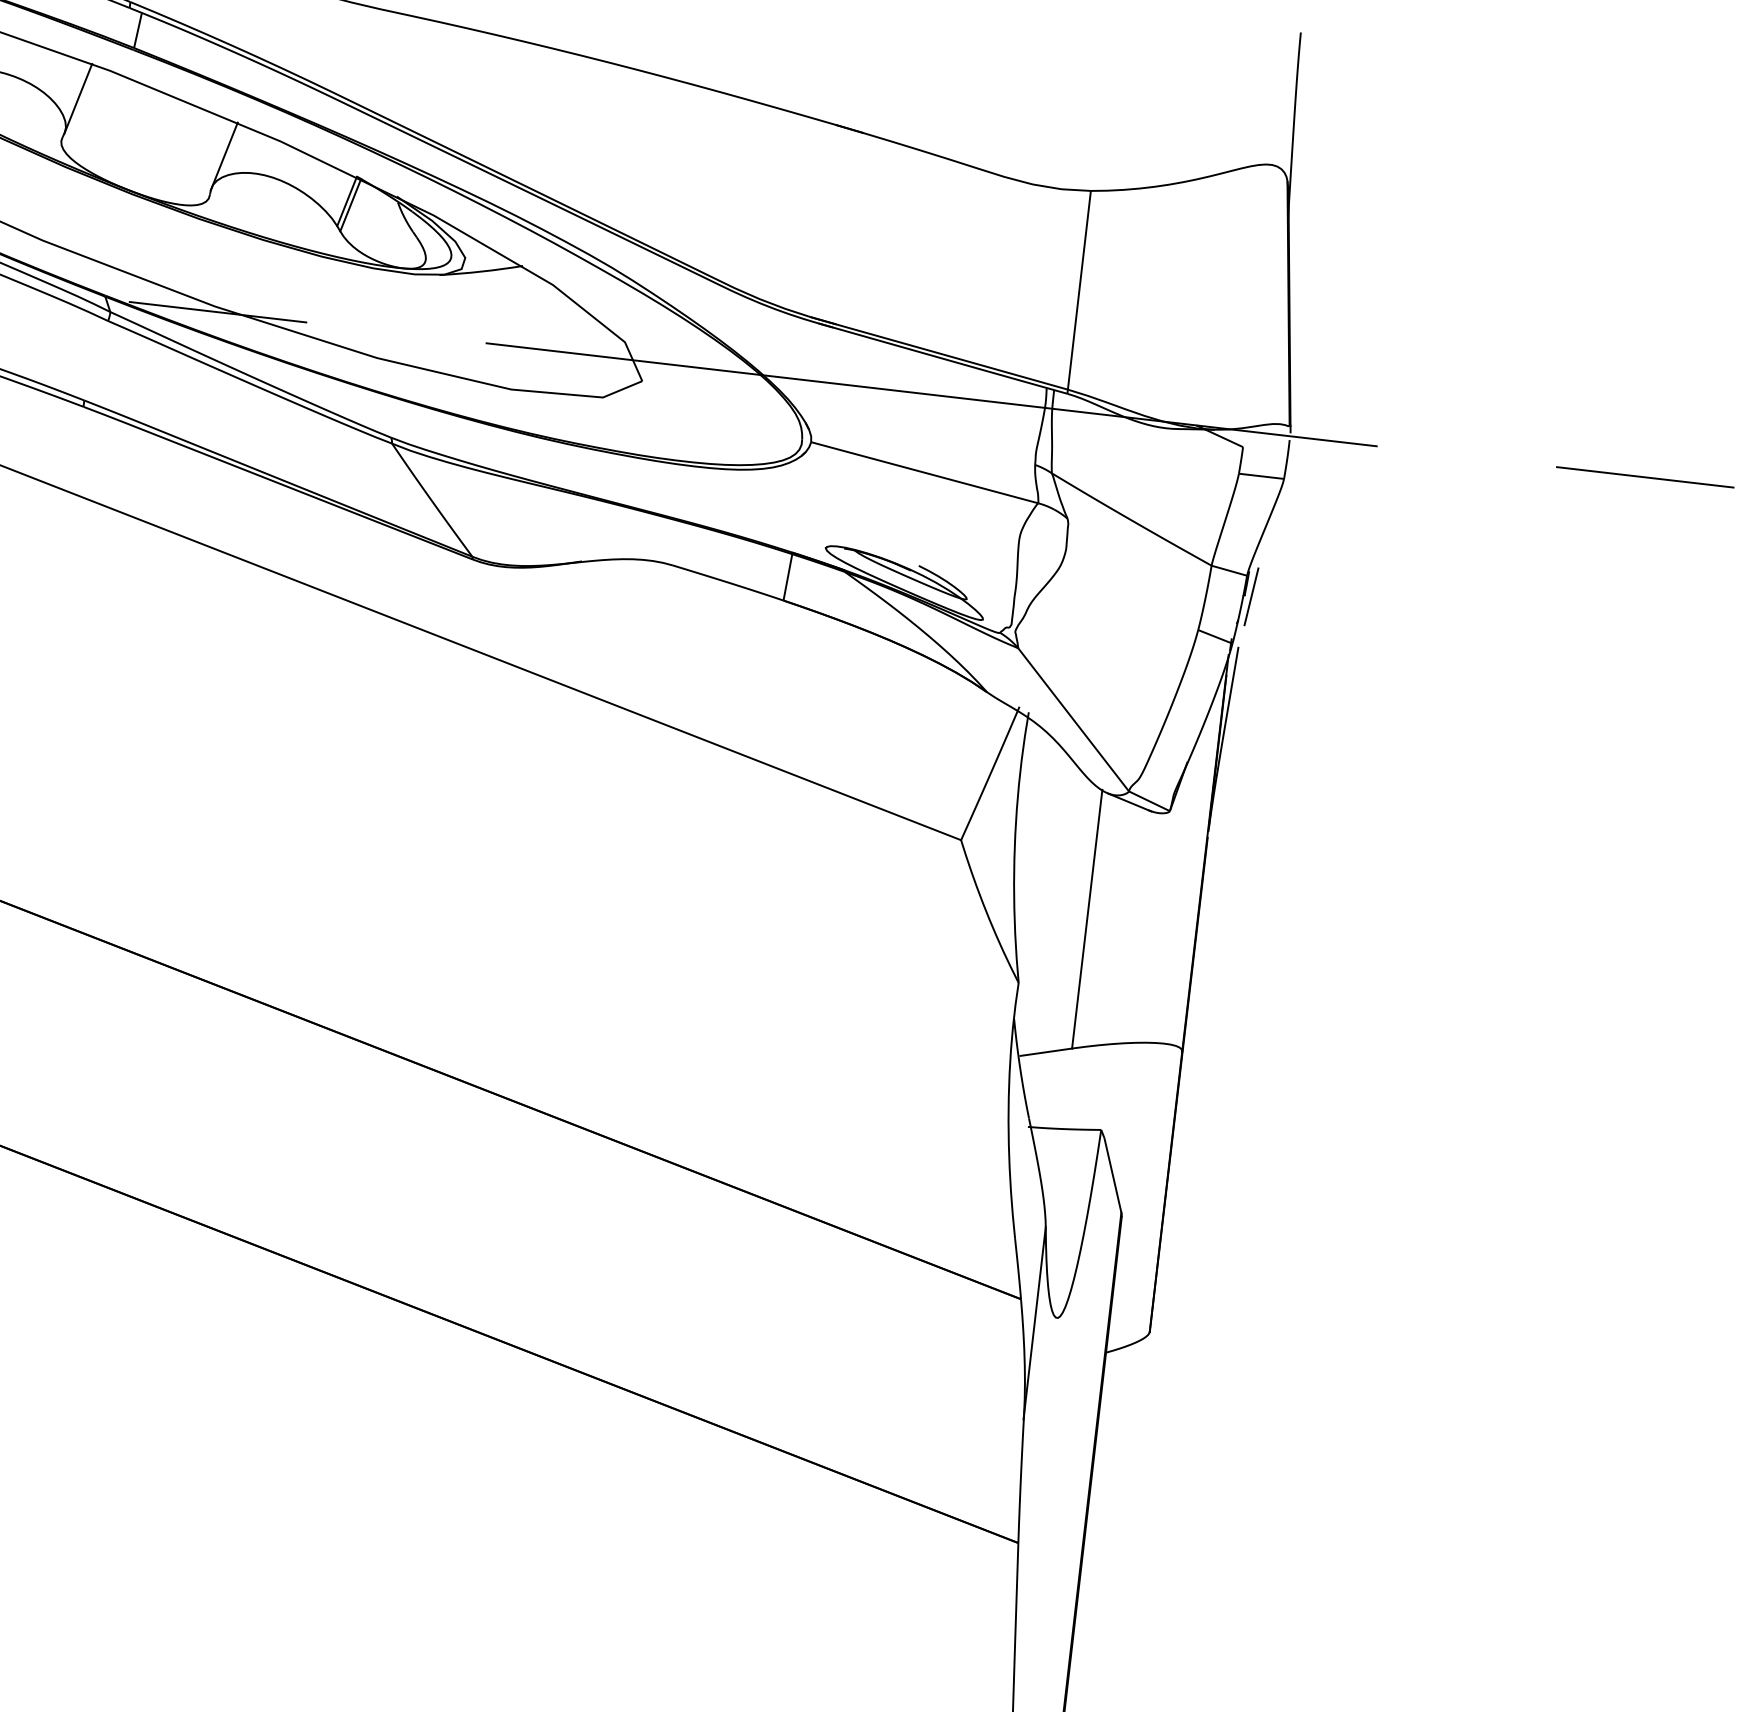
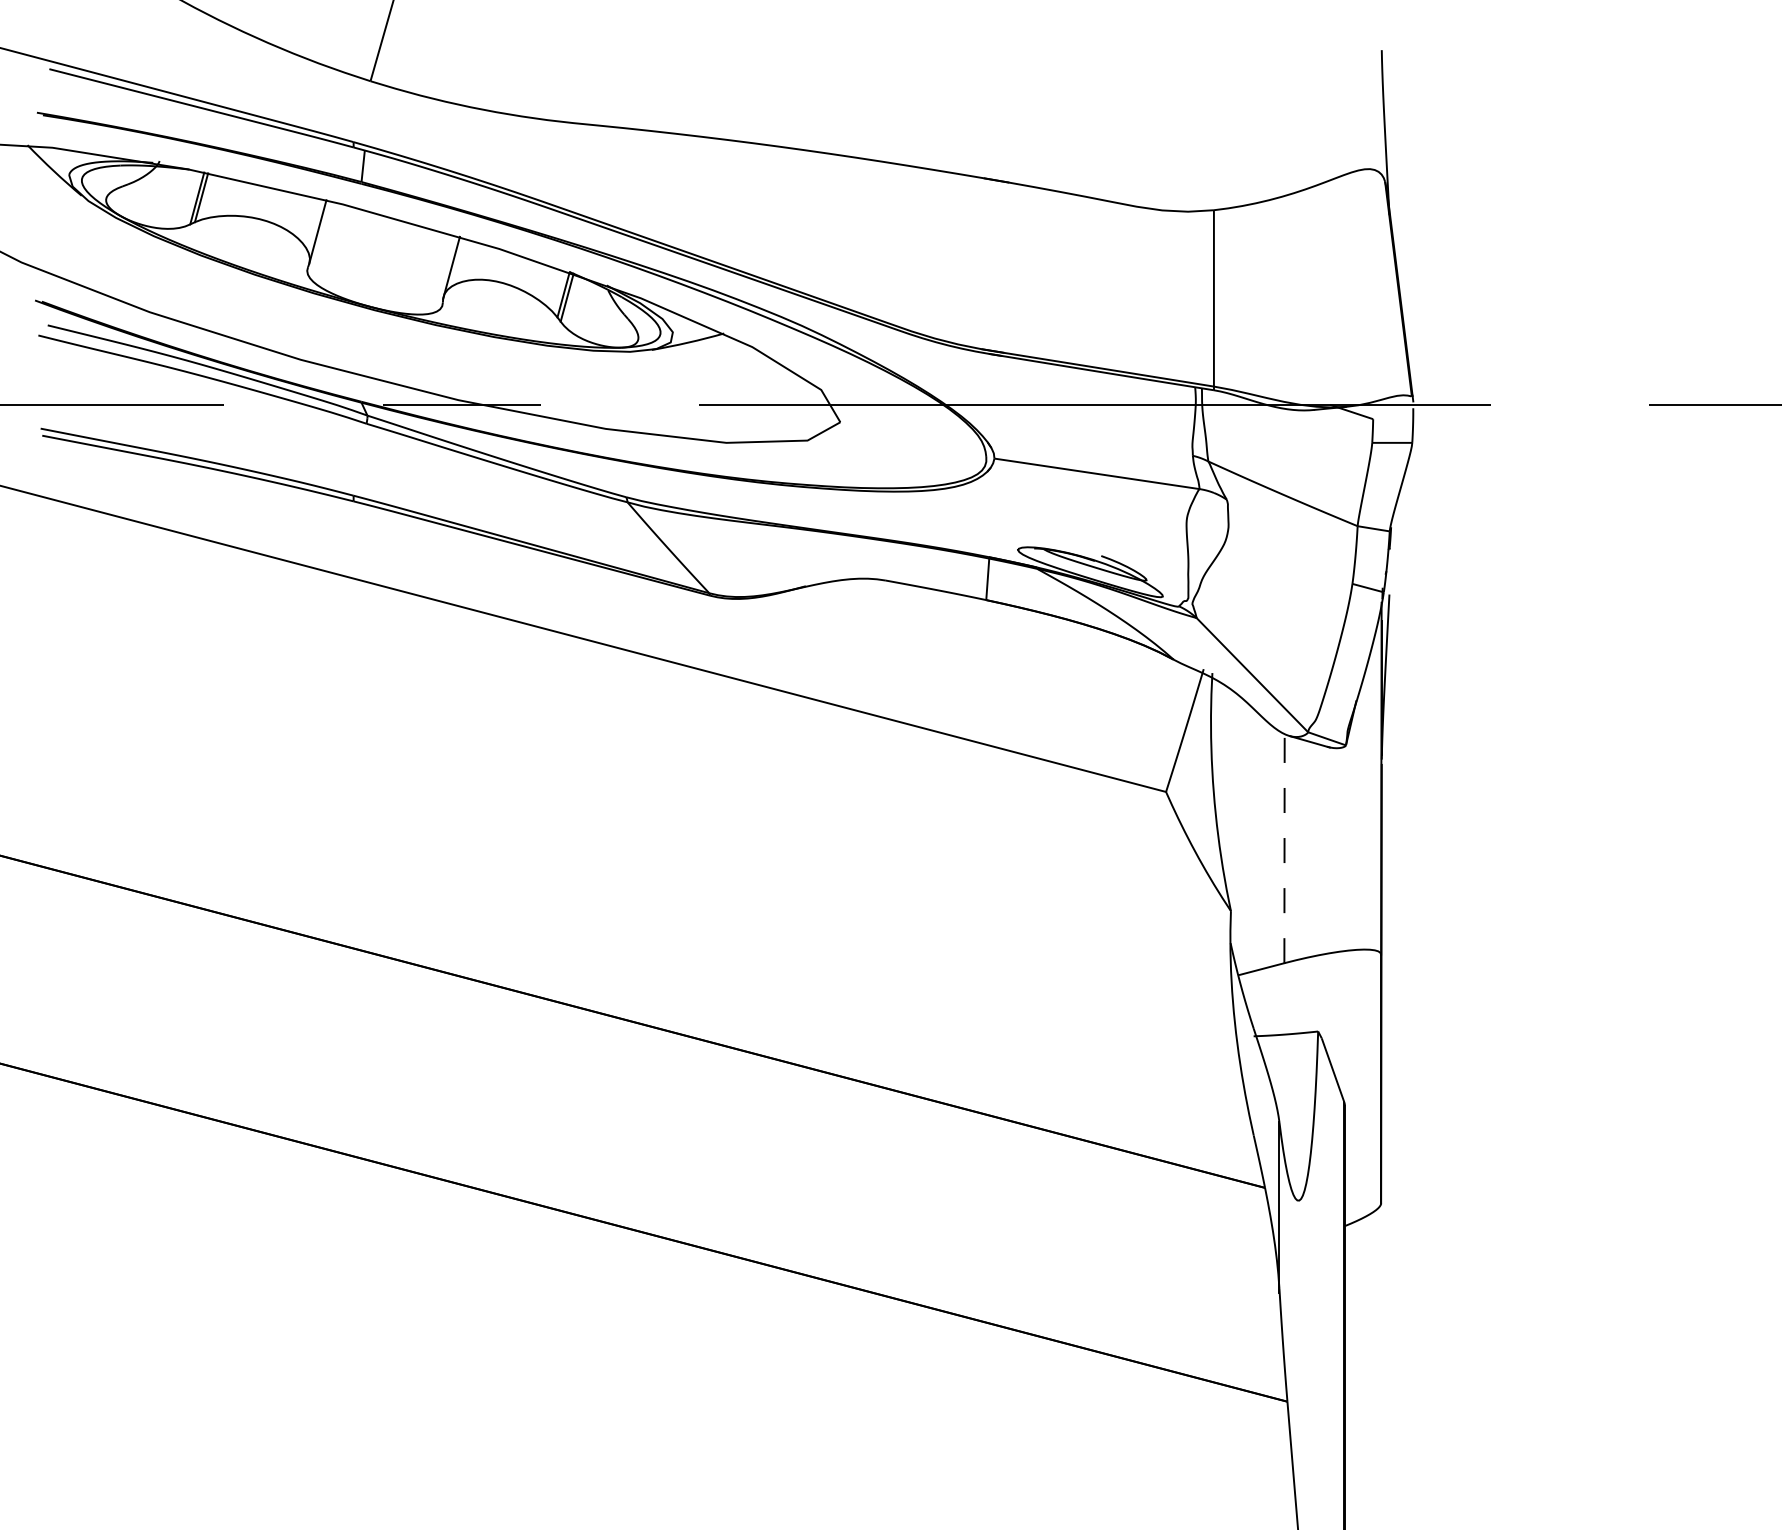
line: (1251, 595) -> (1395, 548), removed
line: (1087, 919) -> (1284, 848), solid -> dashed

